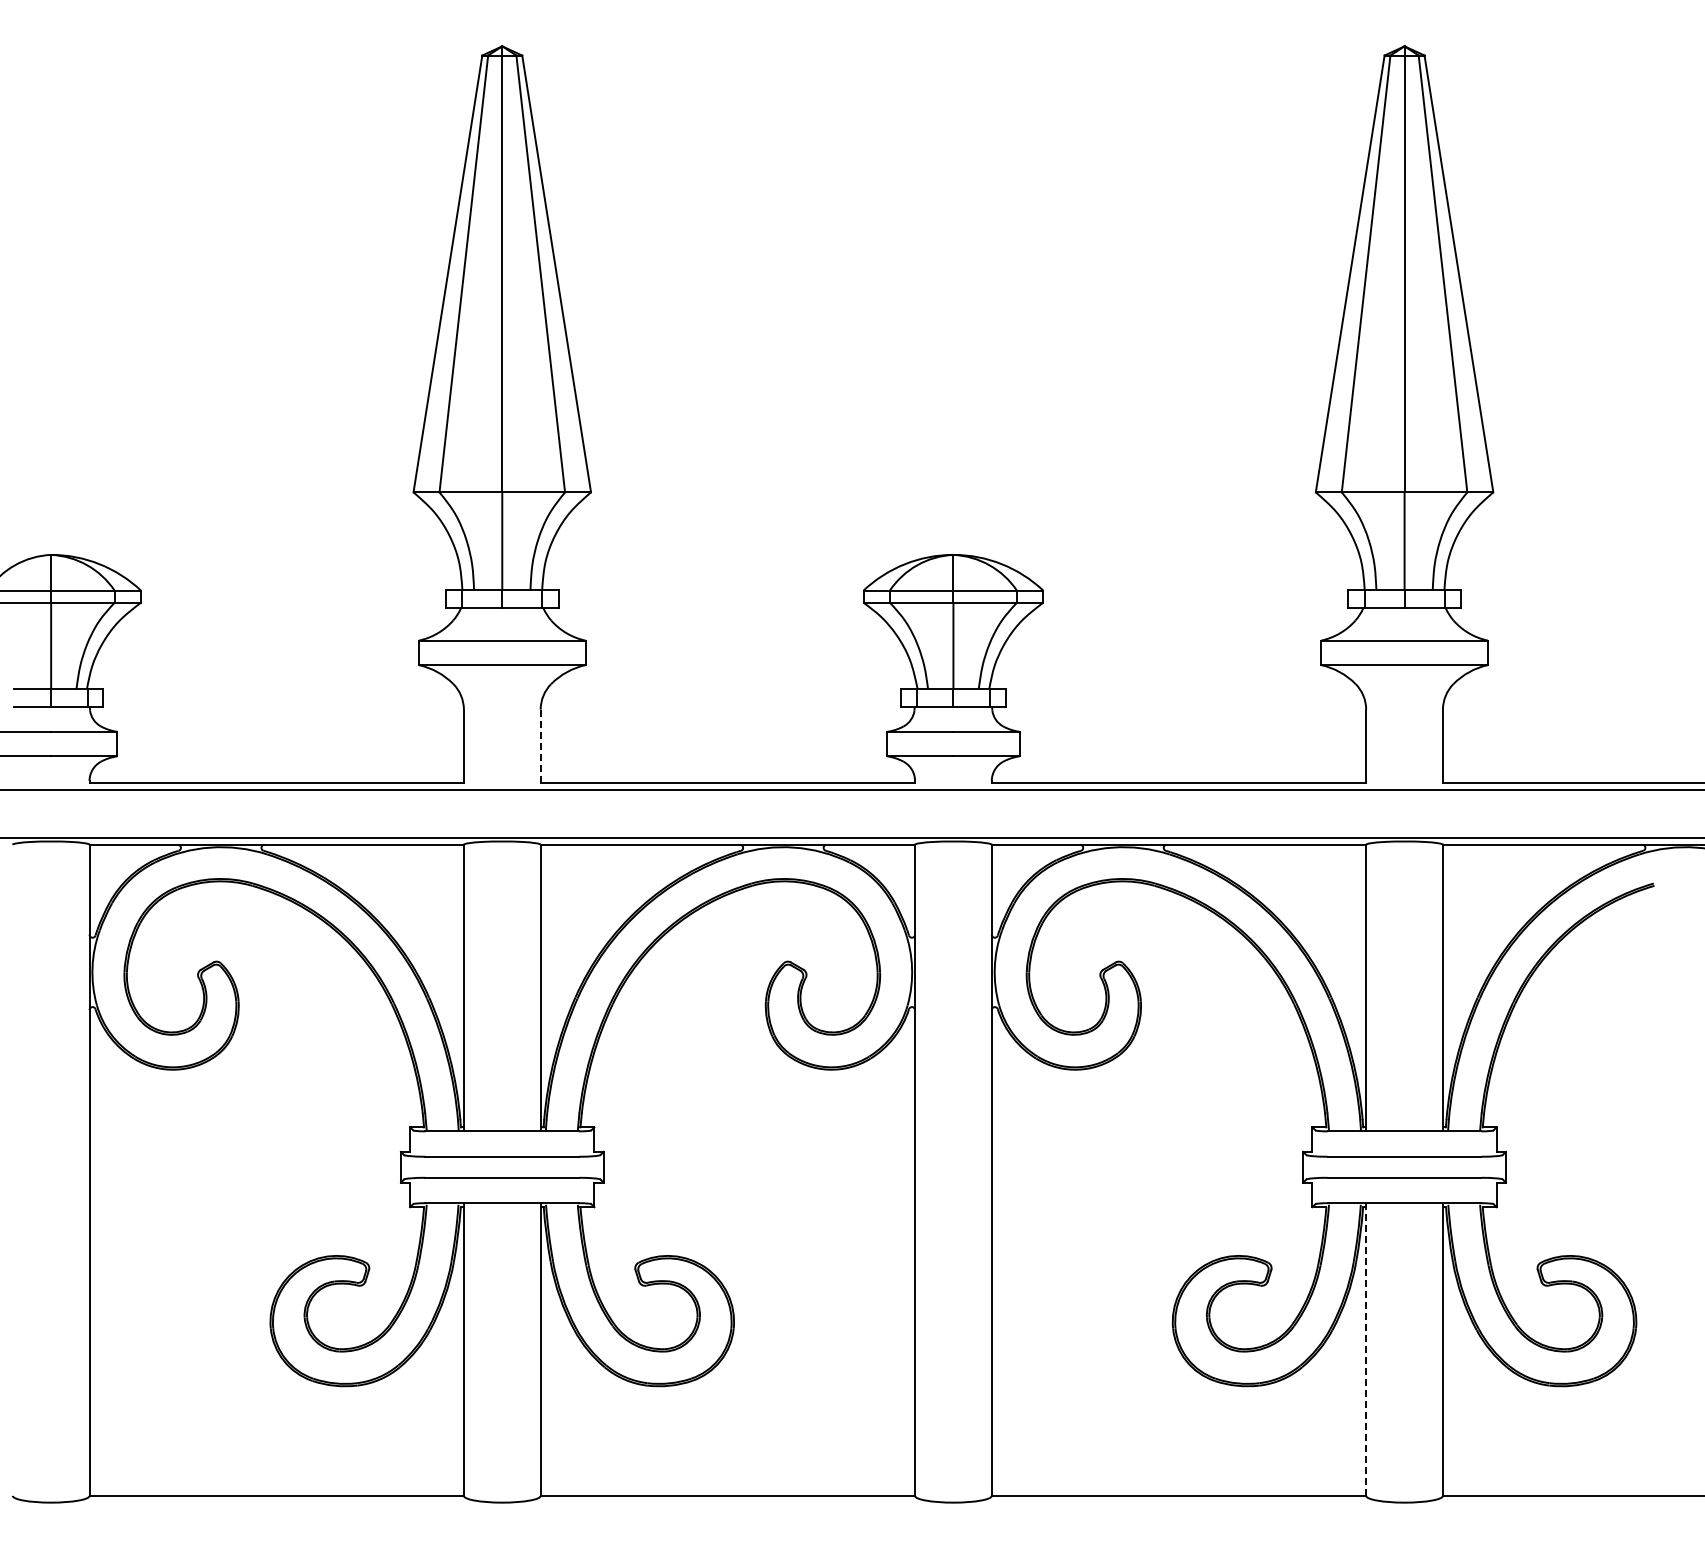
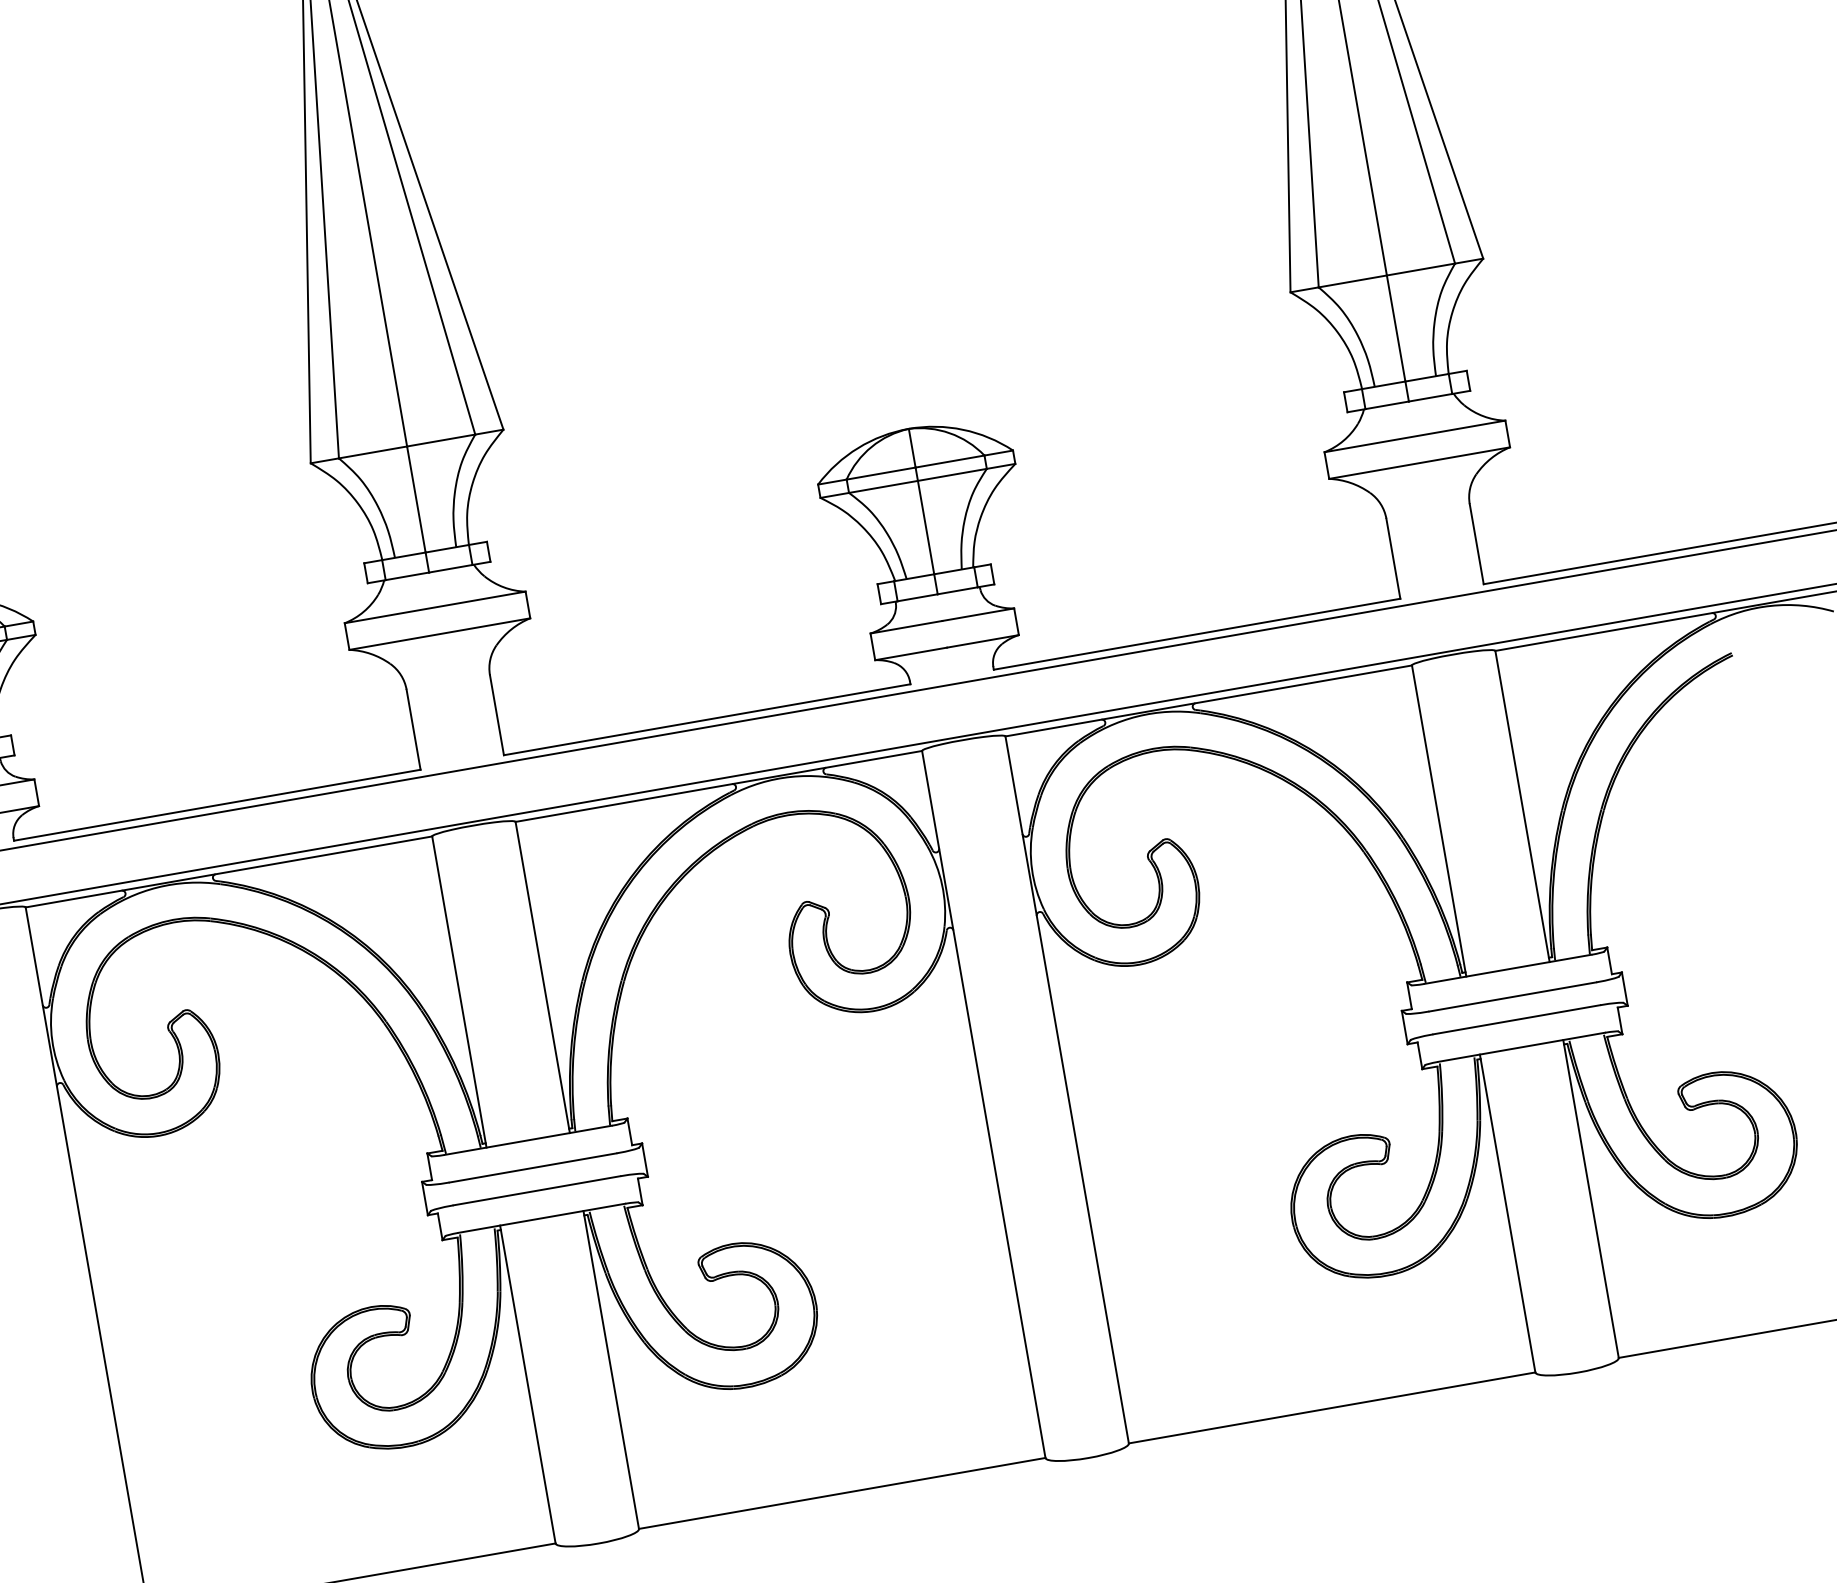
line: (540, 746) -> (496, 715), dashed -> solid
line: (1366, 1349) -> (1507, 1213), dashed -> solid

